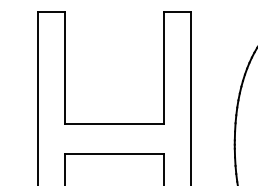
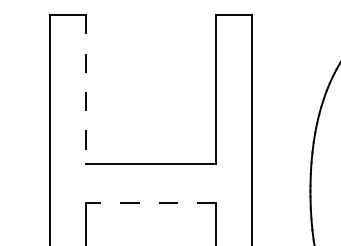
line: (65, 67) -> (86, 89), solid -> dashed
line: (113, 153) -> (150, 203), solid -> dashed

